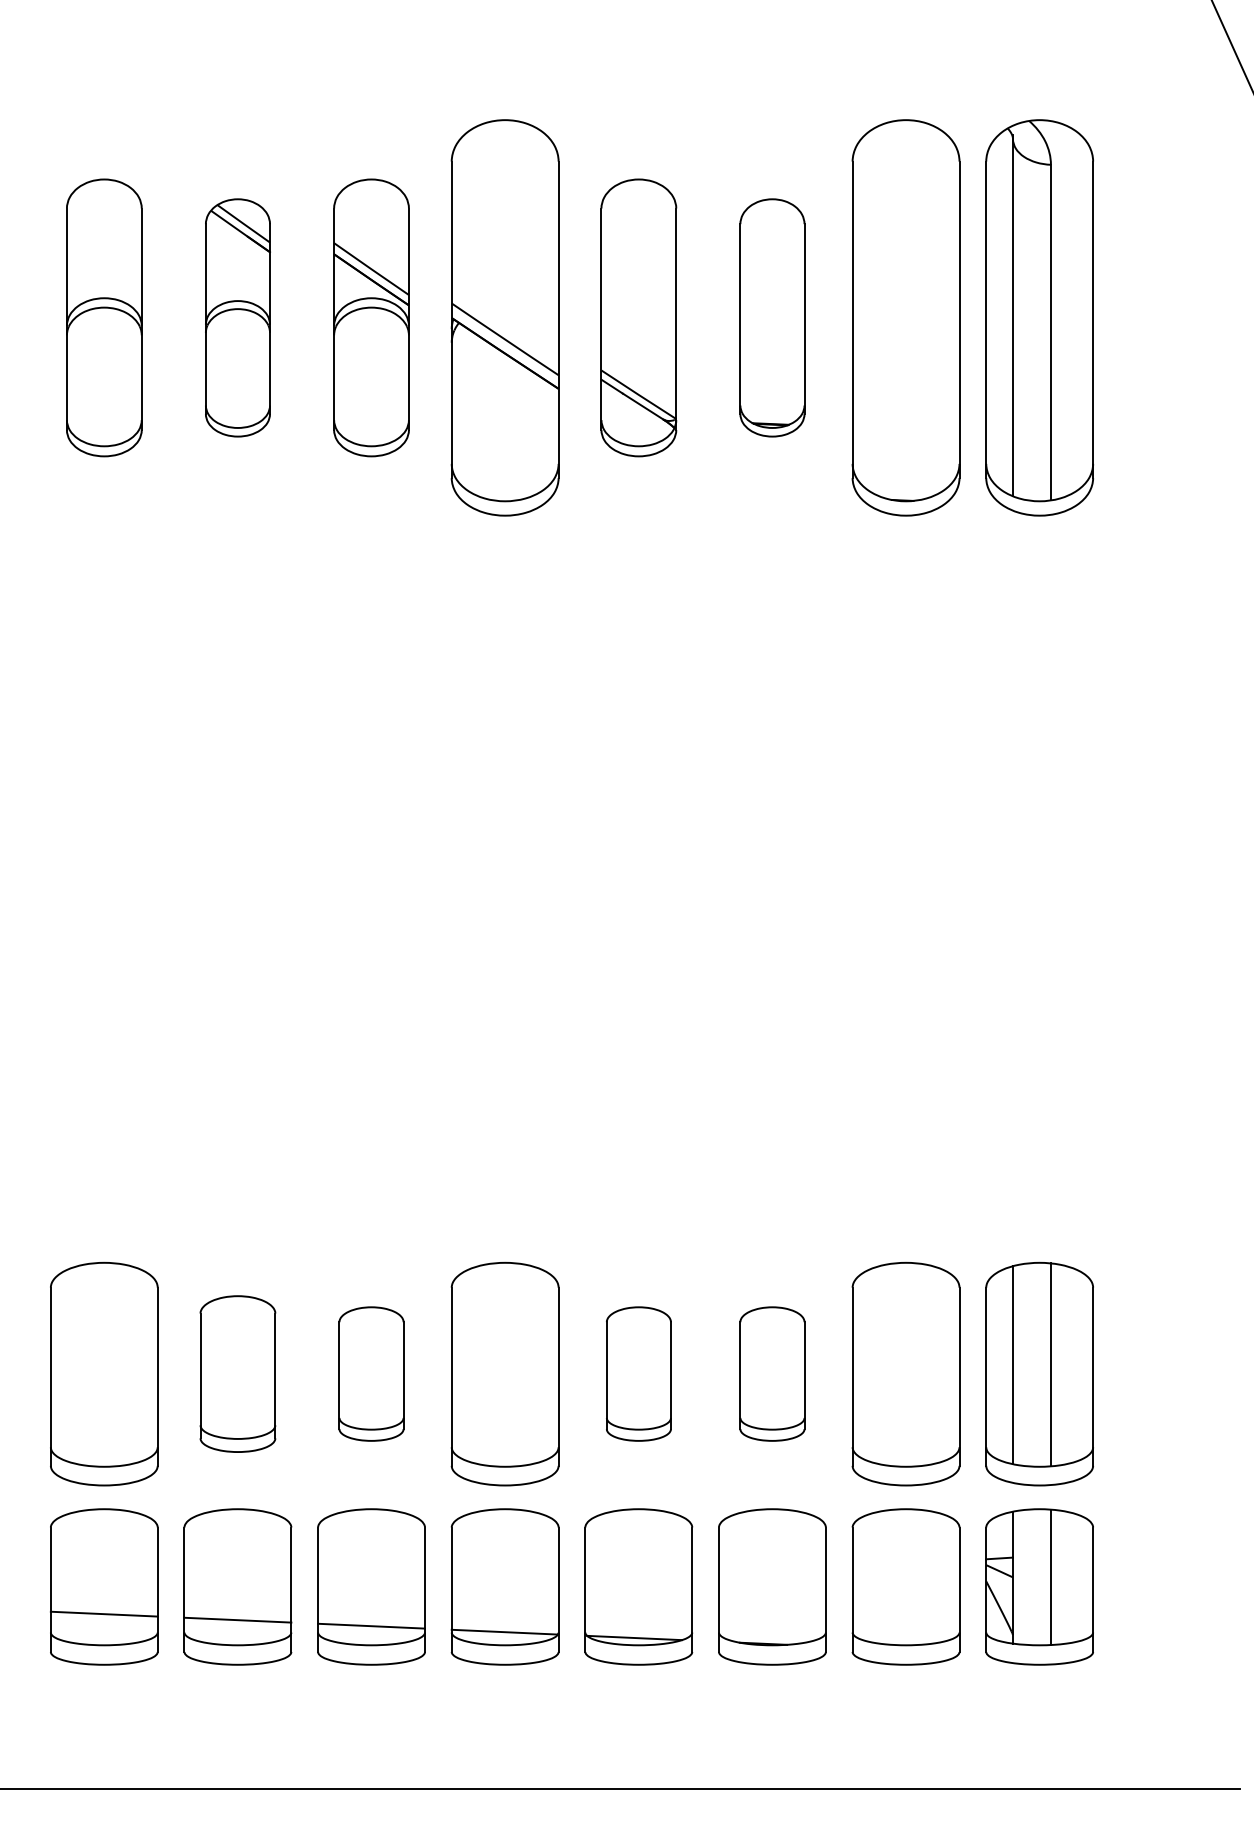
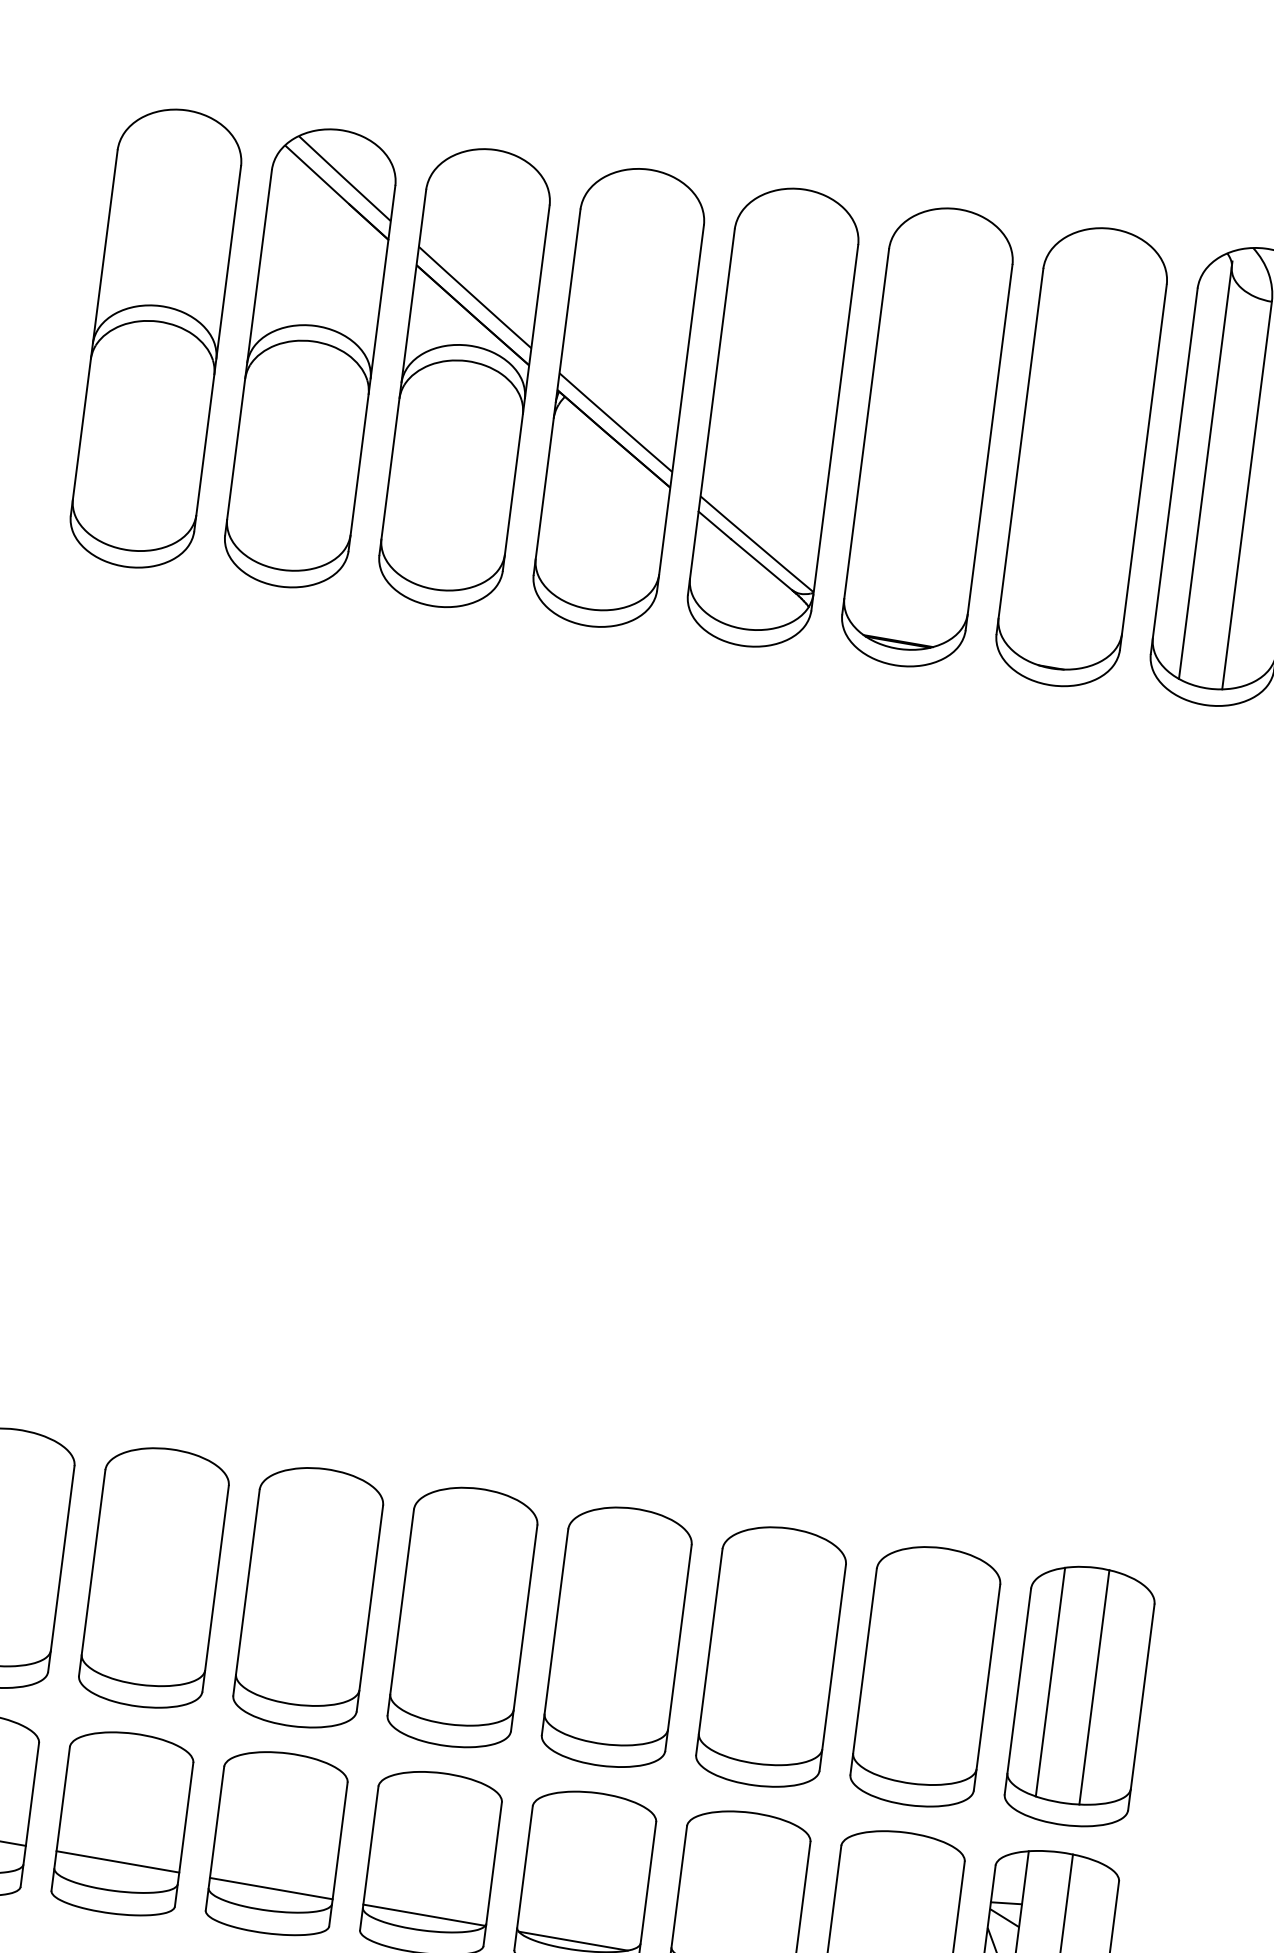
part: (104, 317) -> (156, 338), size x1.43
part: (237, 317) -> (310, 357), size x1.67
part: (371, 317) -> (464, 377), size x1.43
part: (638, 317) -> (773, 417), size x1.43
part: (772, 317) -> (927, 436), size x1.67
part: (237, 1373) -> (153, 1577), size x1.43
part: (371, 1373) -> (308, 1596), size x1.67
part: (638, 1373) -> (616, 1636), size x1.67
part: (772, 1373) -> (771, 1656), size x1.67

